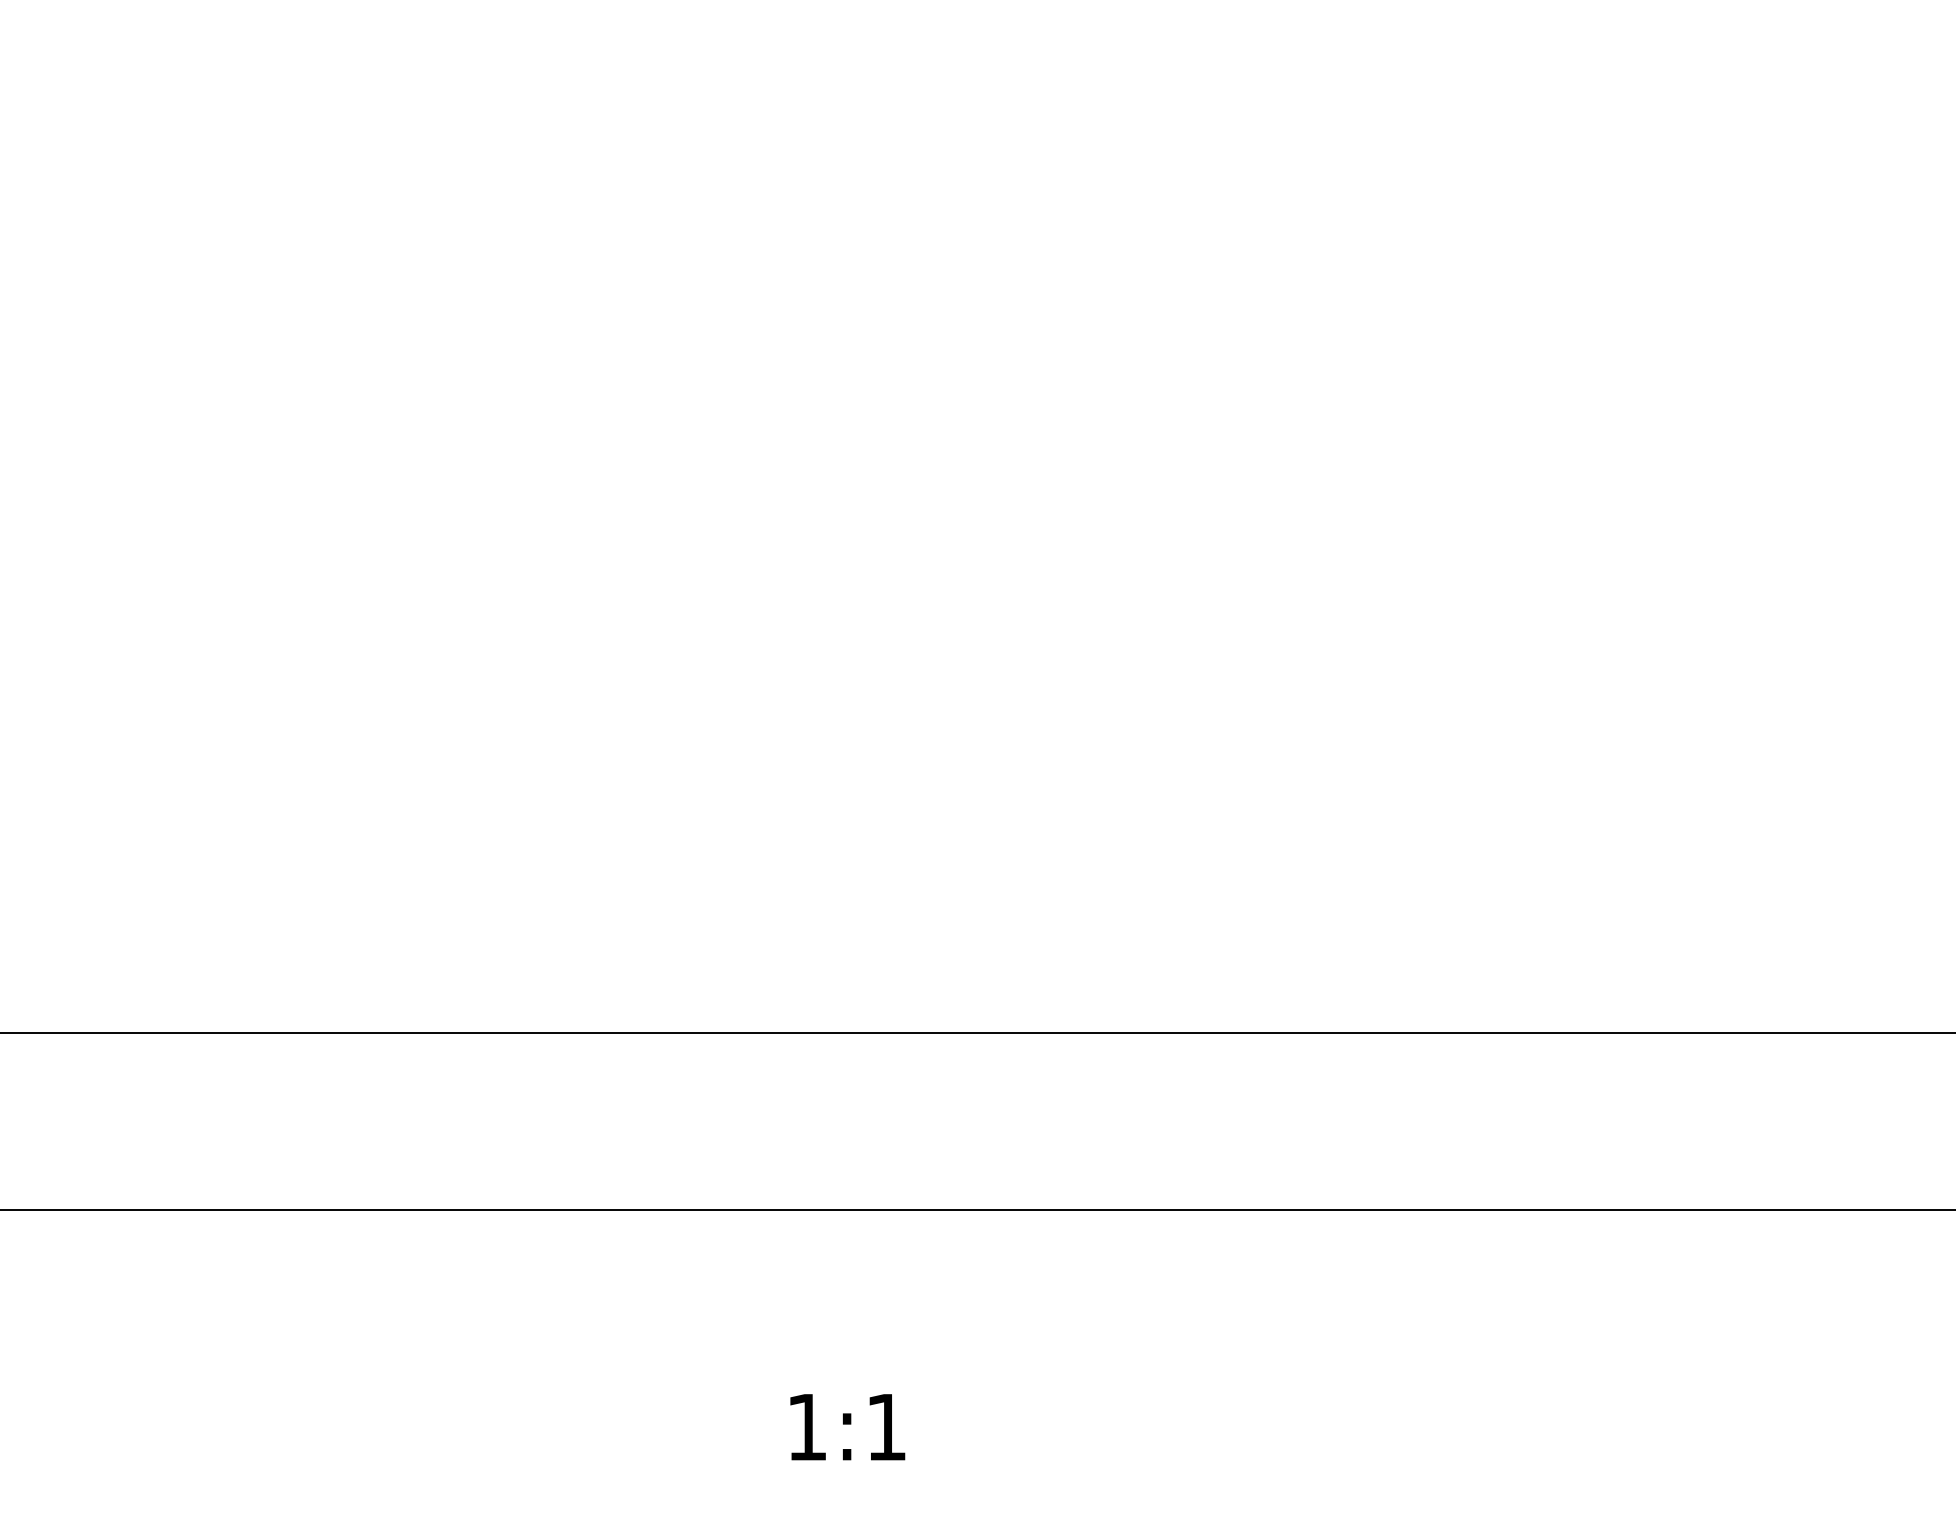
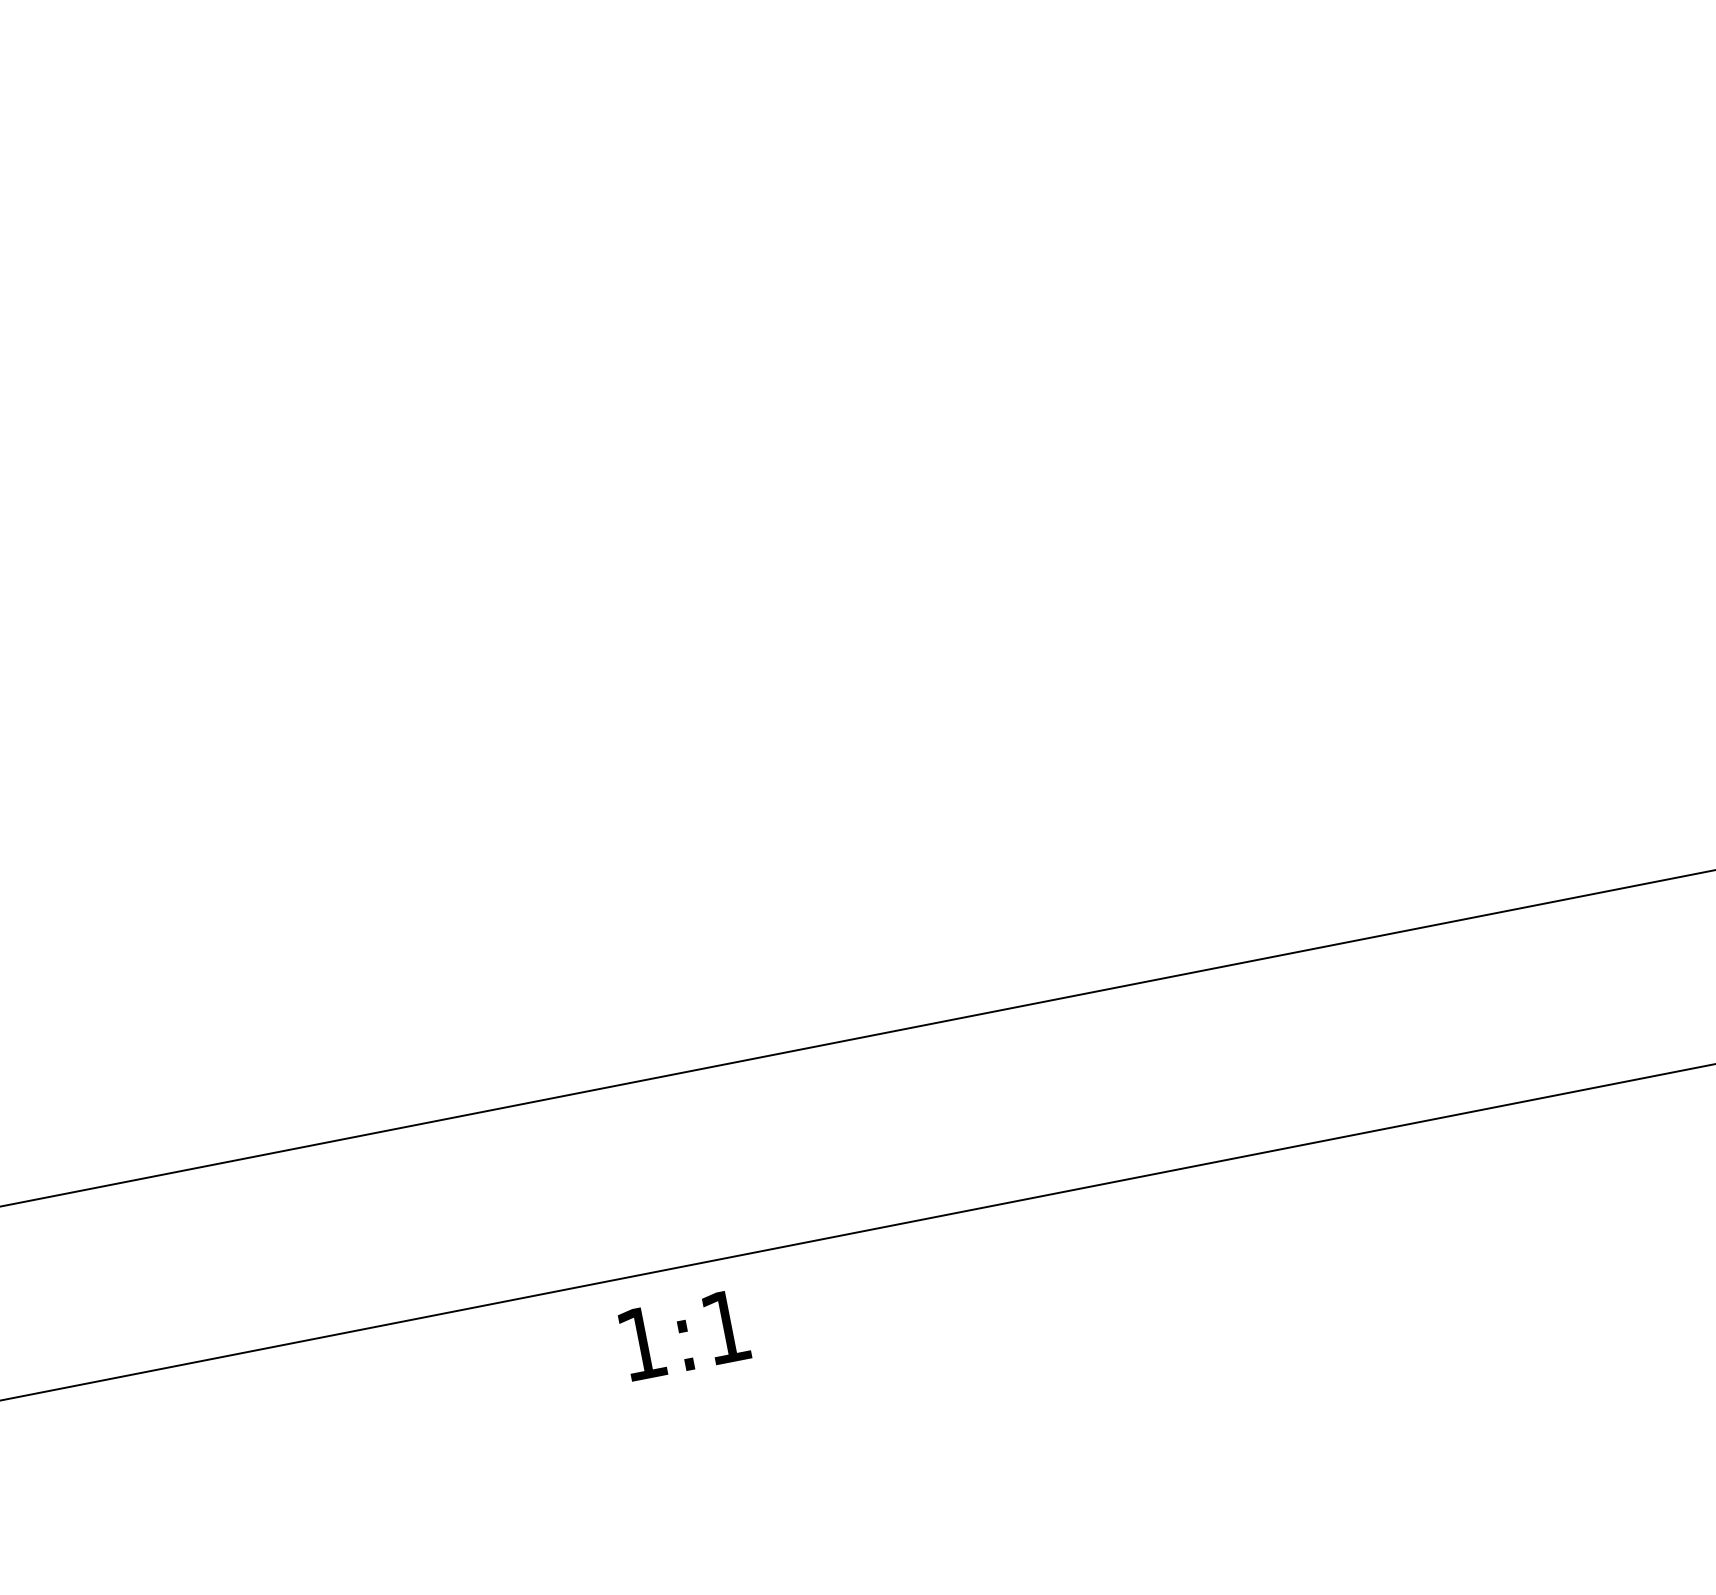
text: (847, 1427) -> (684, 1335), moved

